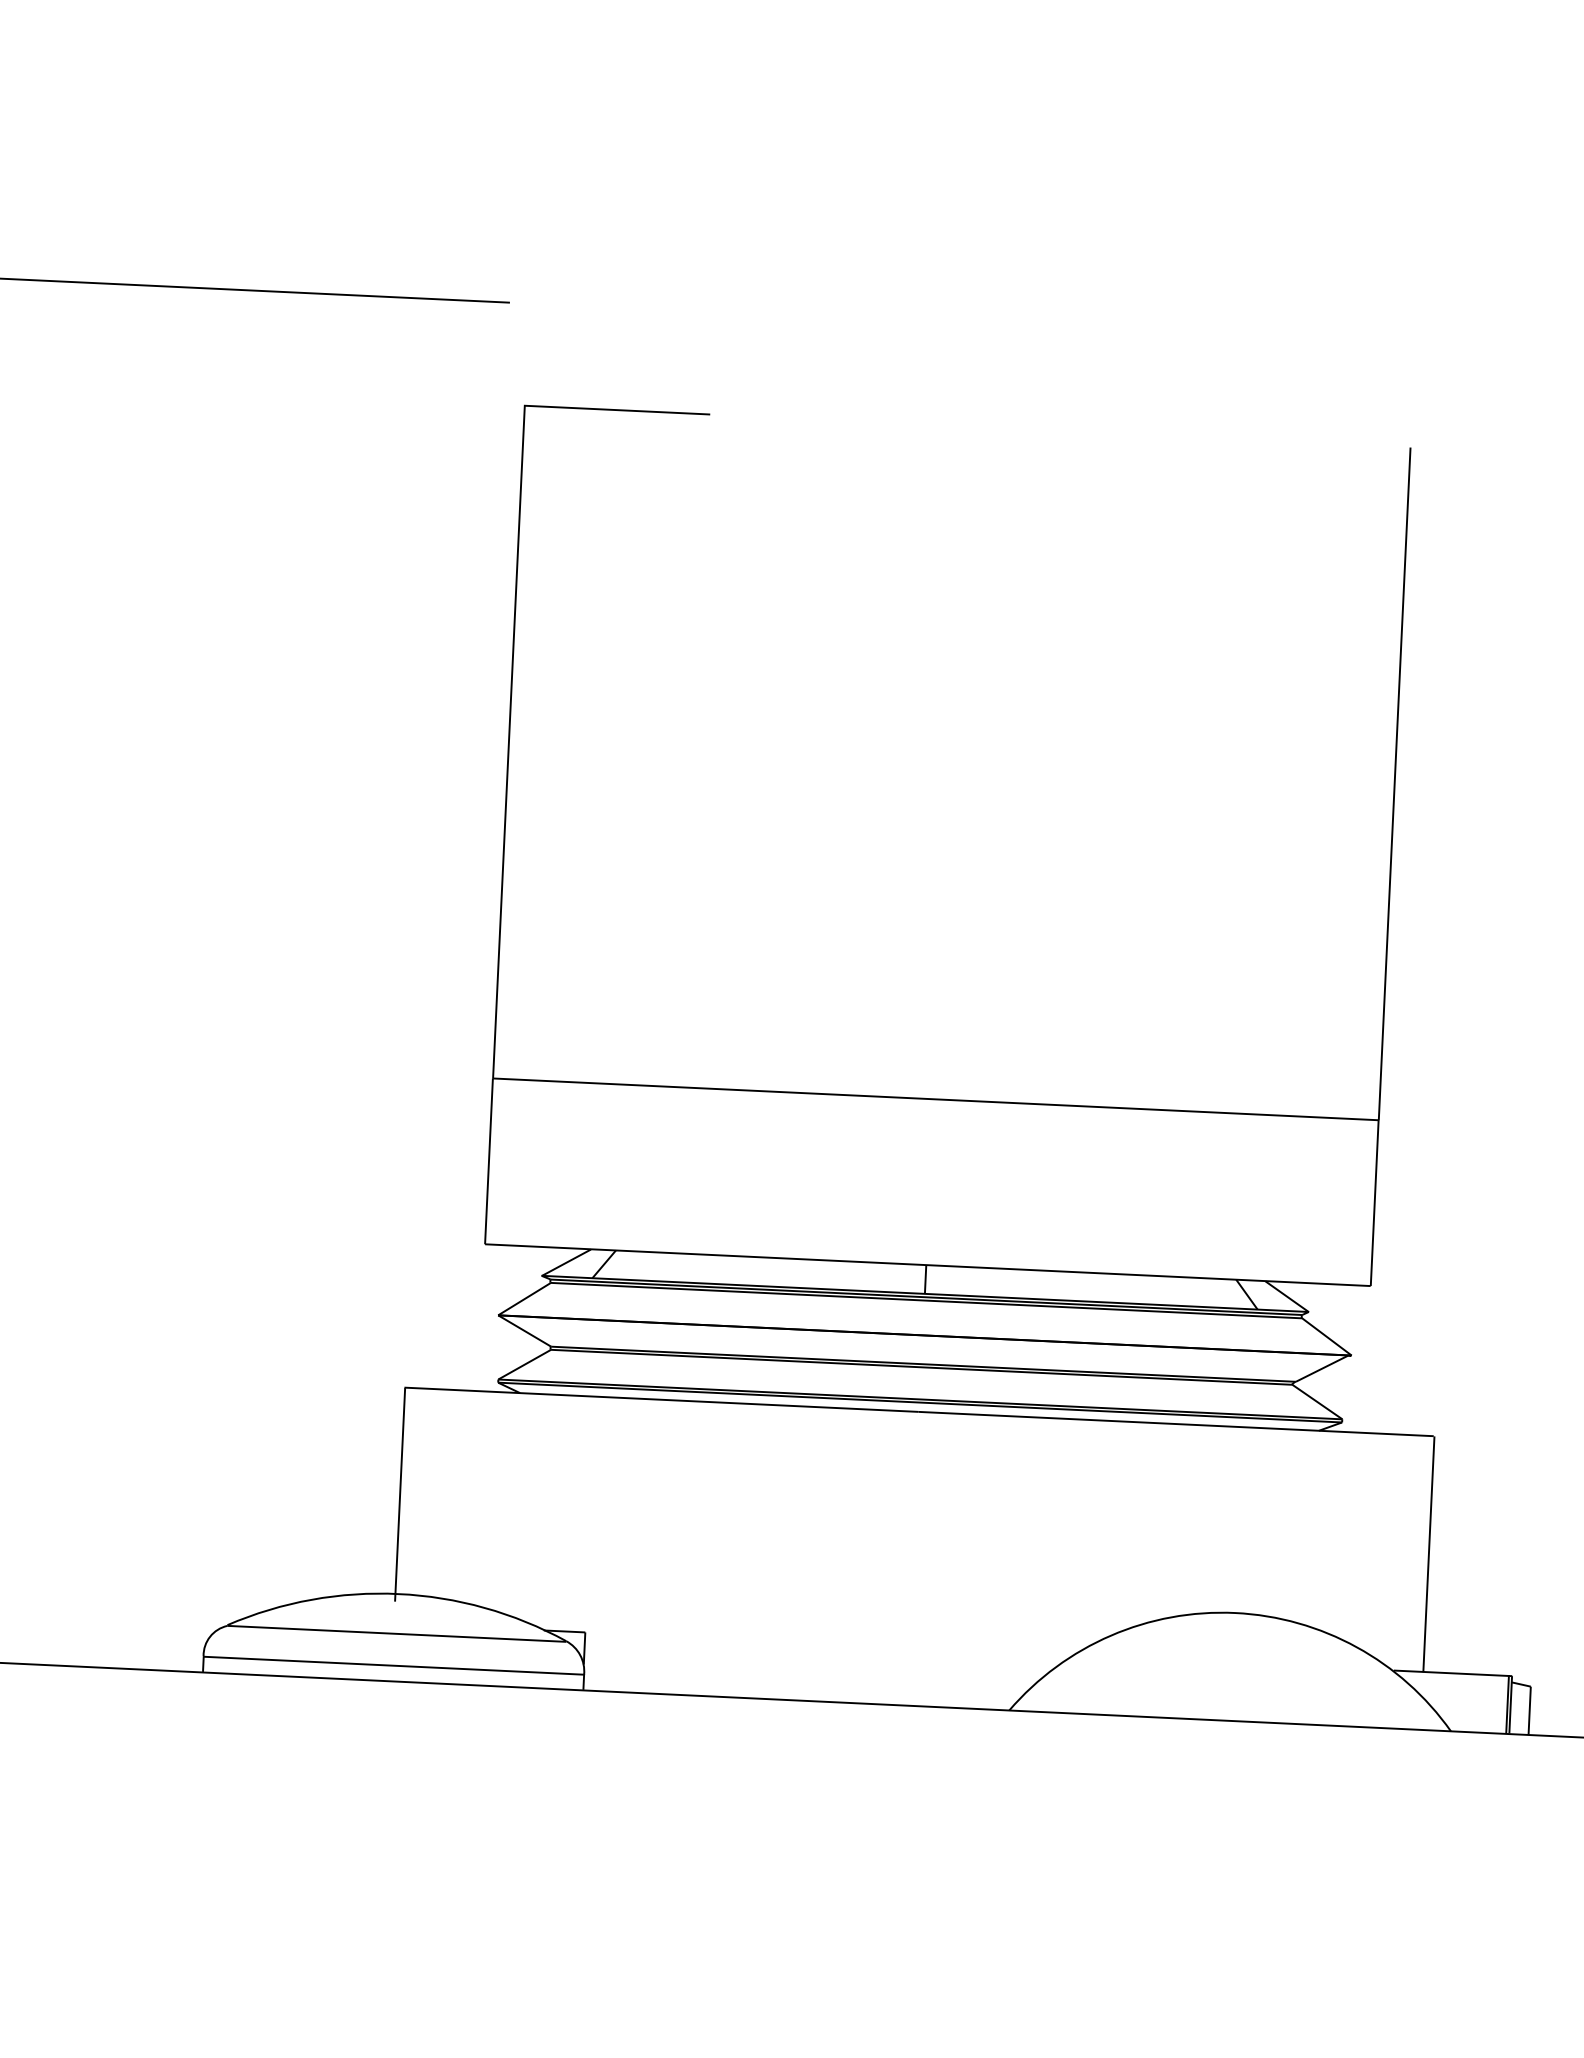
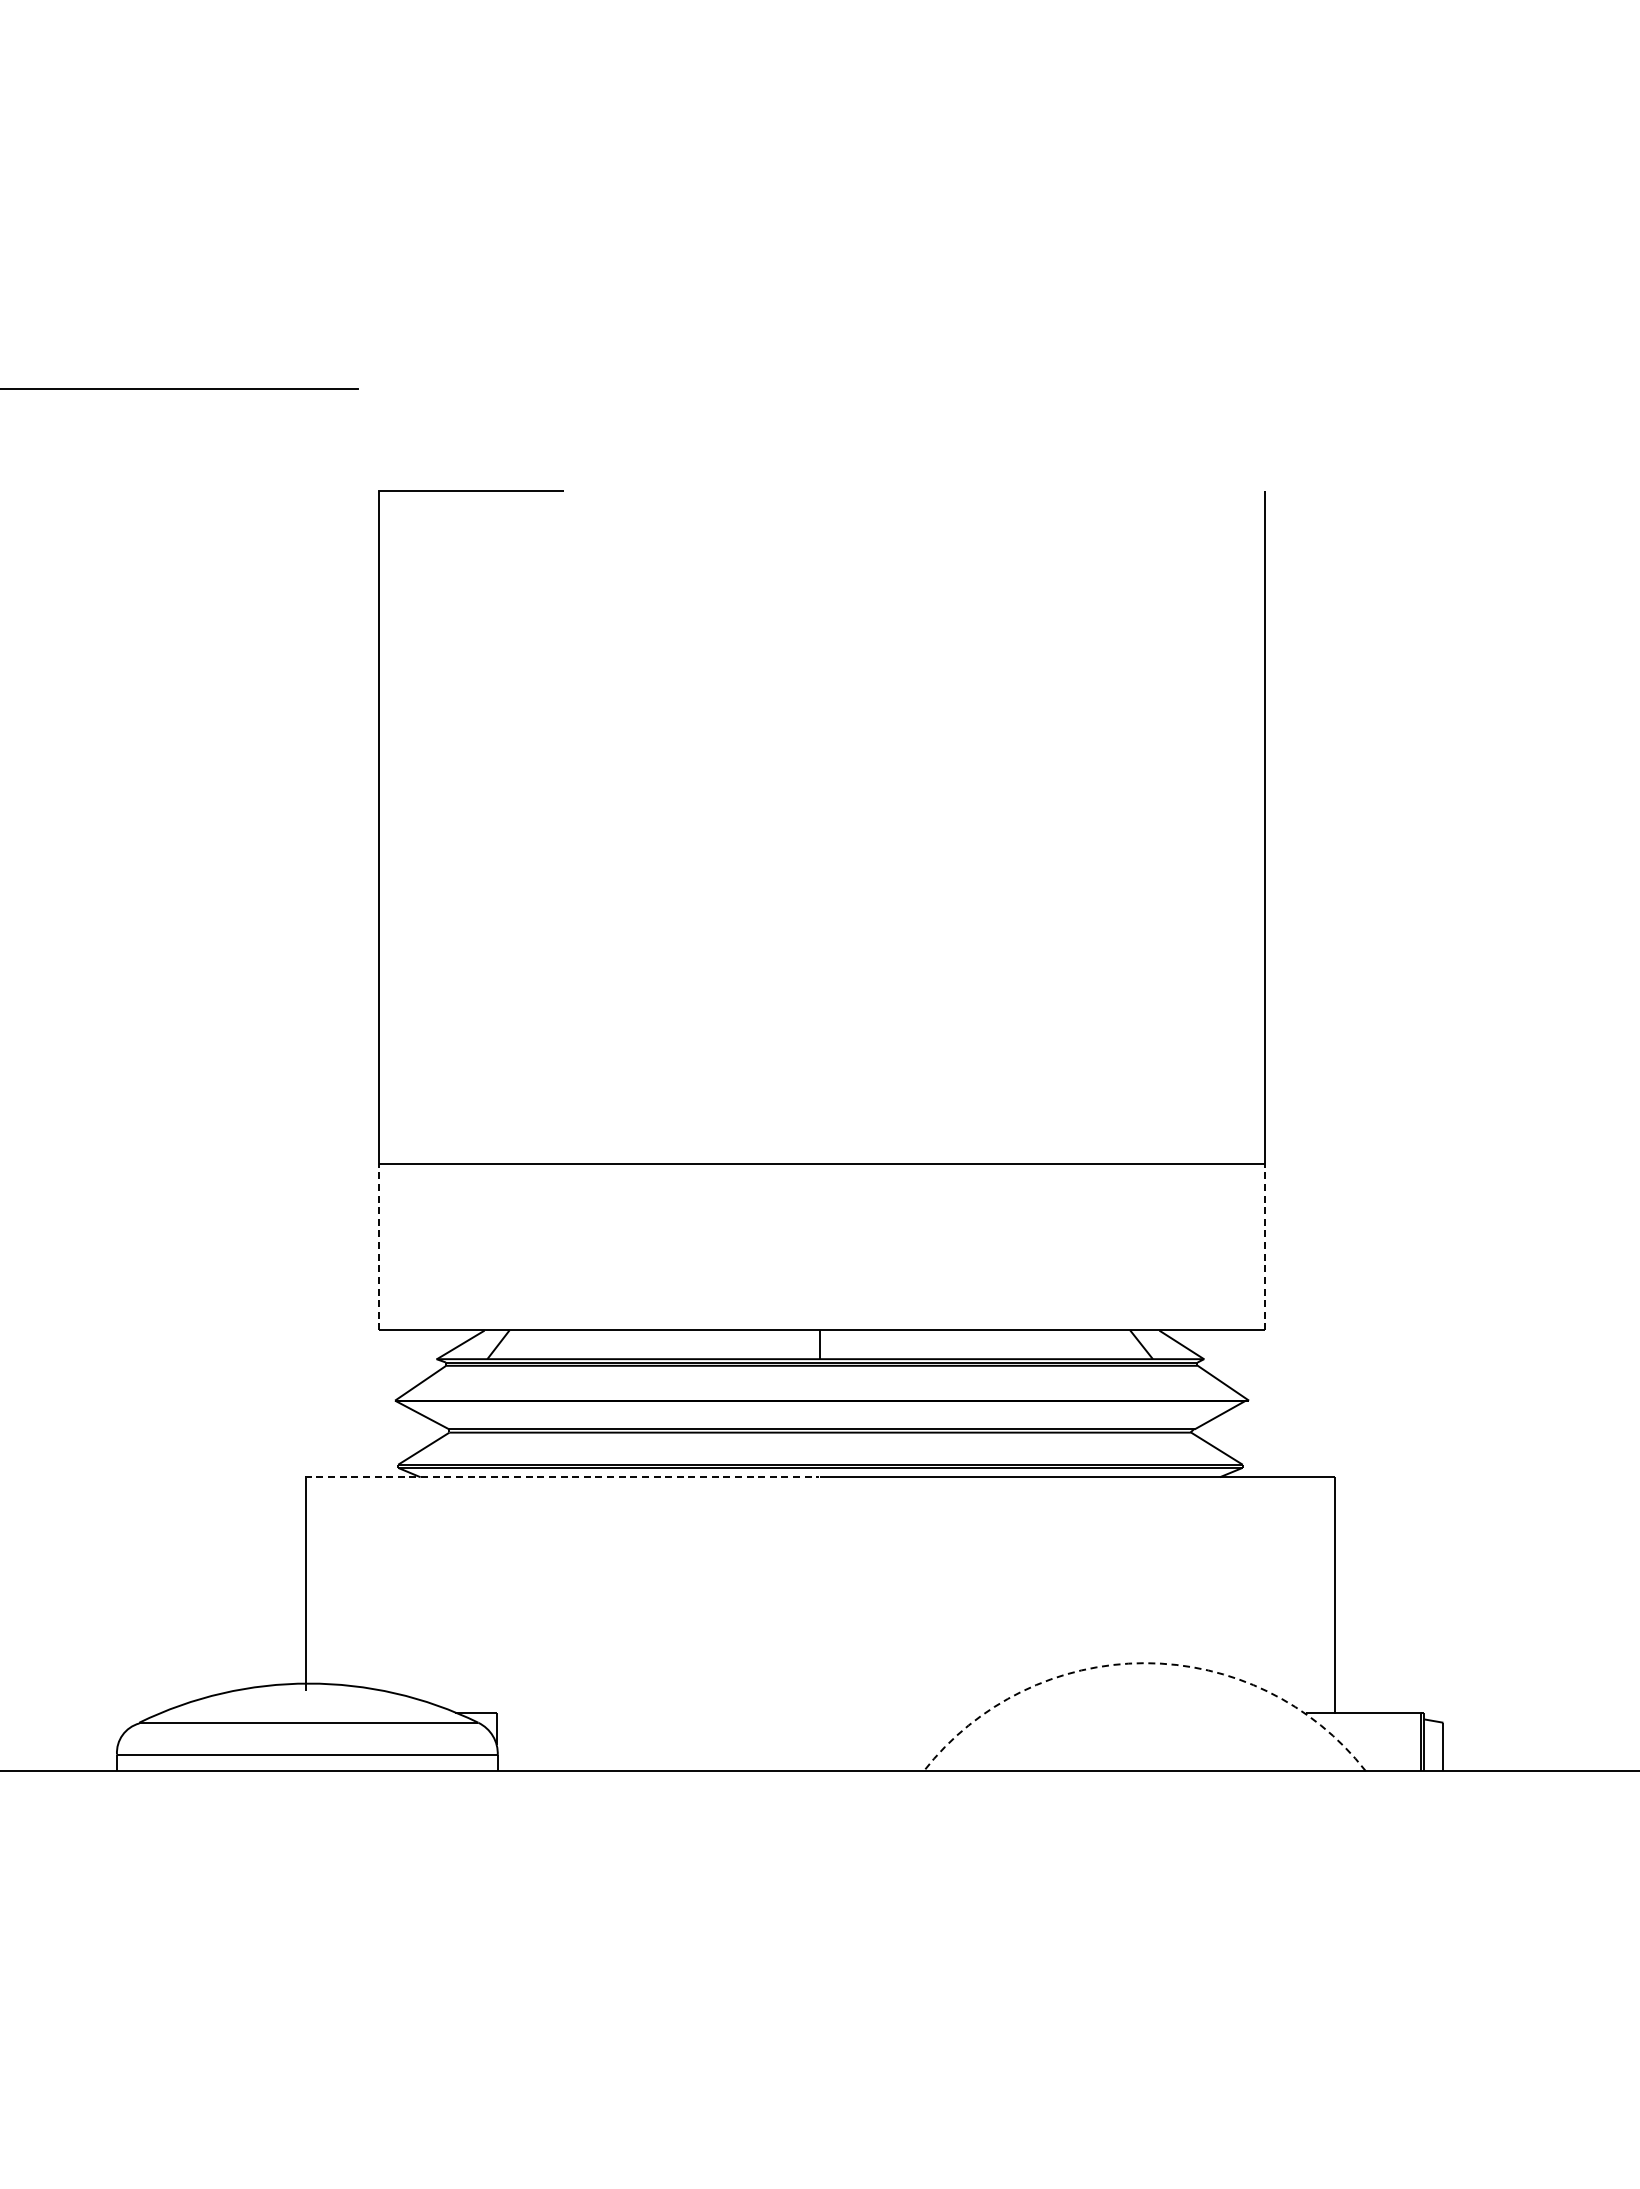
line: (488, 1160) -> (378, 1246), solid -> dashed
line: (1374, 1202) -> (1264, 1246), solid -> dashed
line: (661, 1400) -> (562, 1477), solid -> dashed
arc: (1234, 1613) -> (1144, 1663), solid -> dashed

